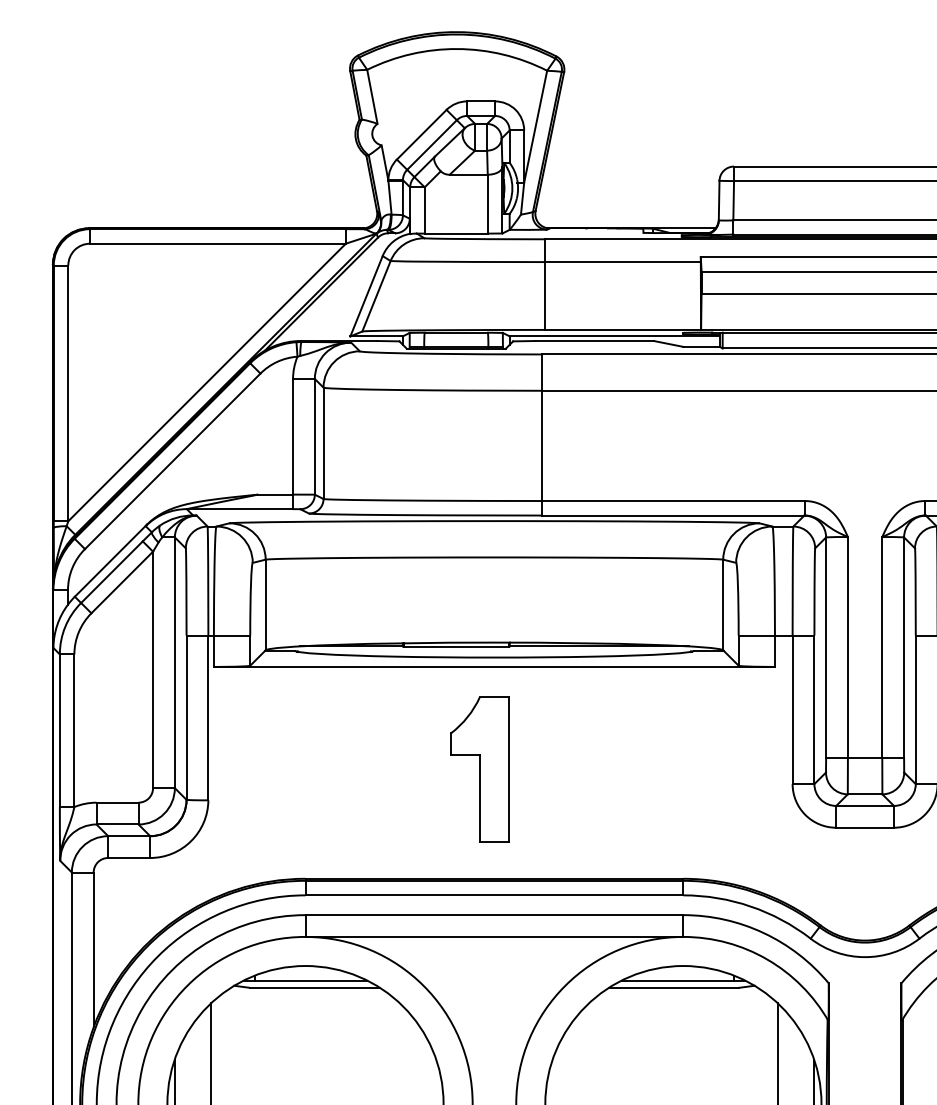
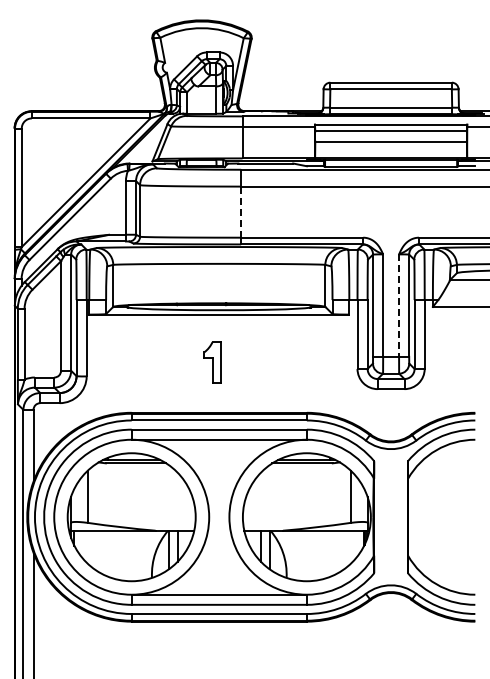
line: (542, 446) -> (241, 212), solid -> dashed
line: (883, 649) -> (399, 306), solid -> dashed
part: (479, 770) -> (212, 362), size x0.6

